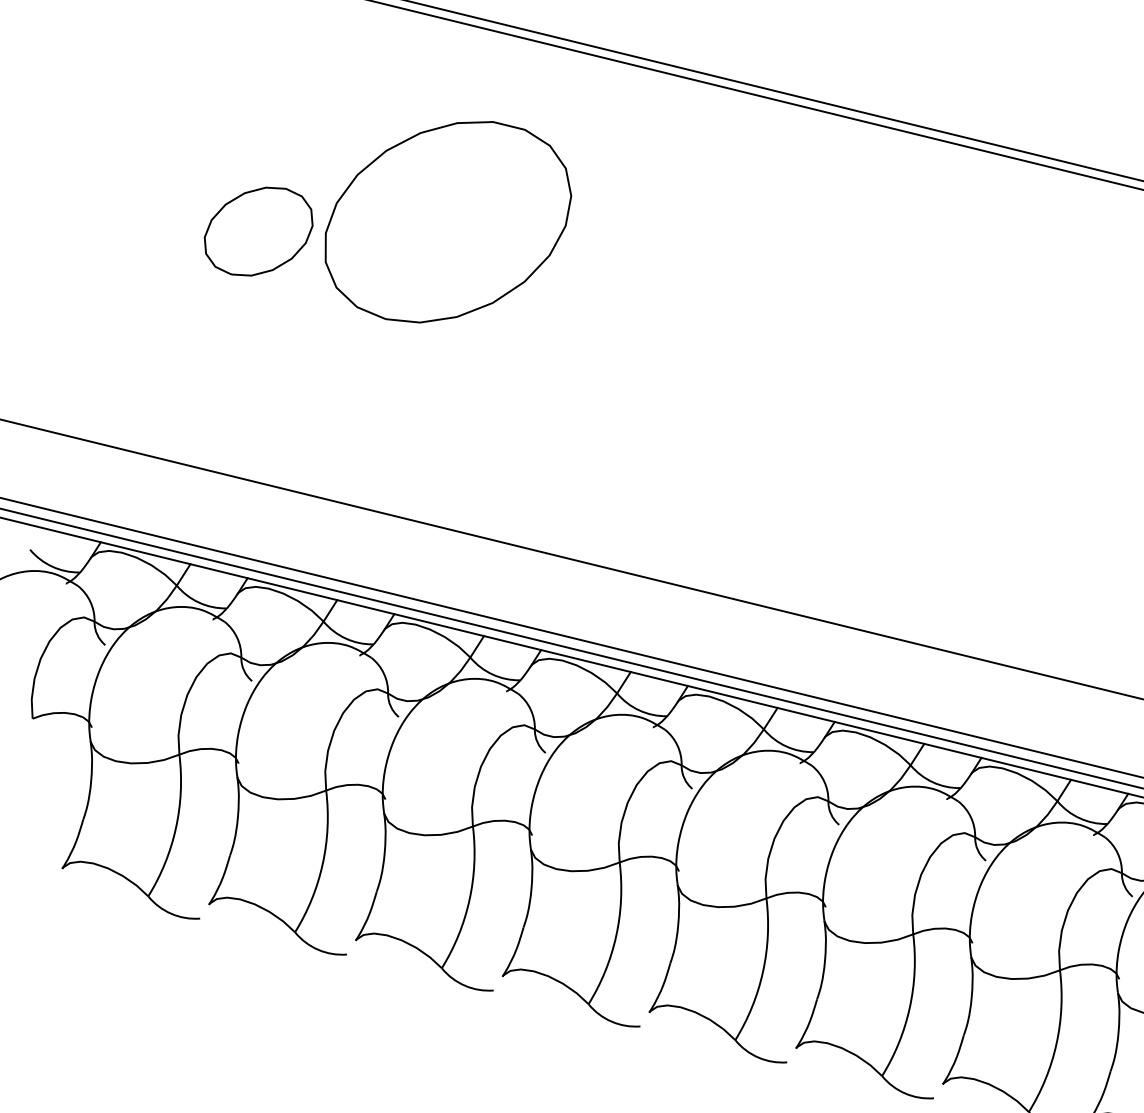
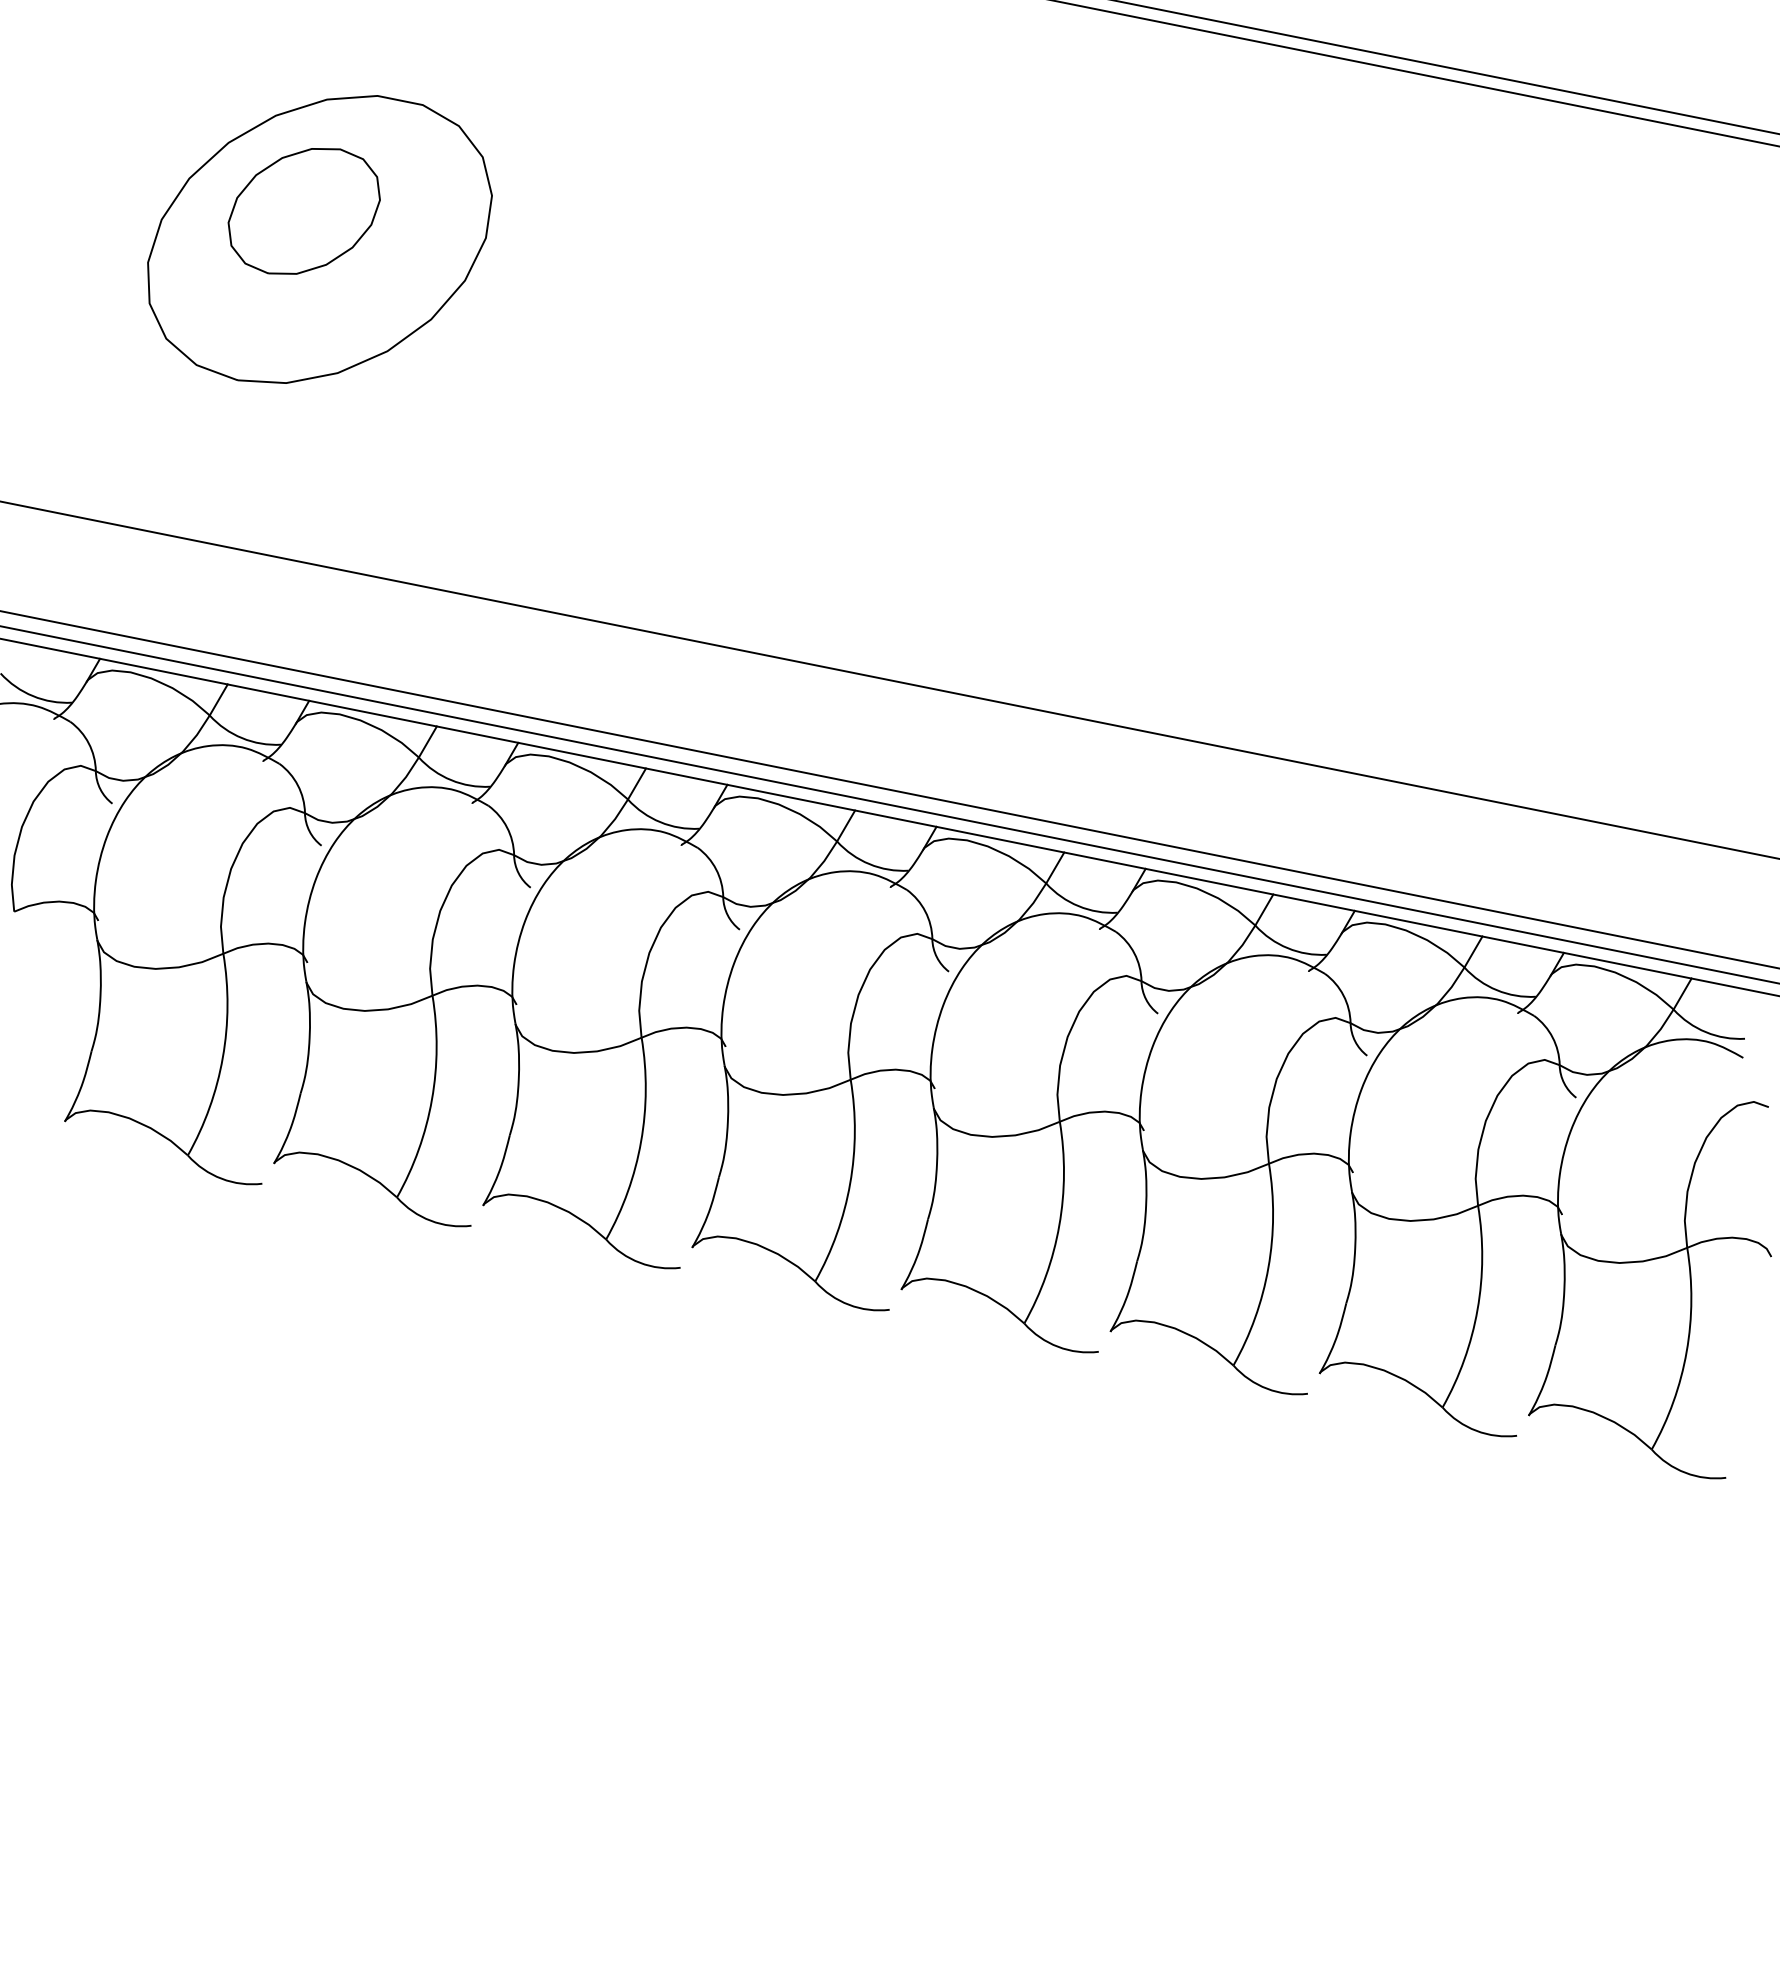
part: (447, 221) -> (319, 239), moved

